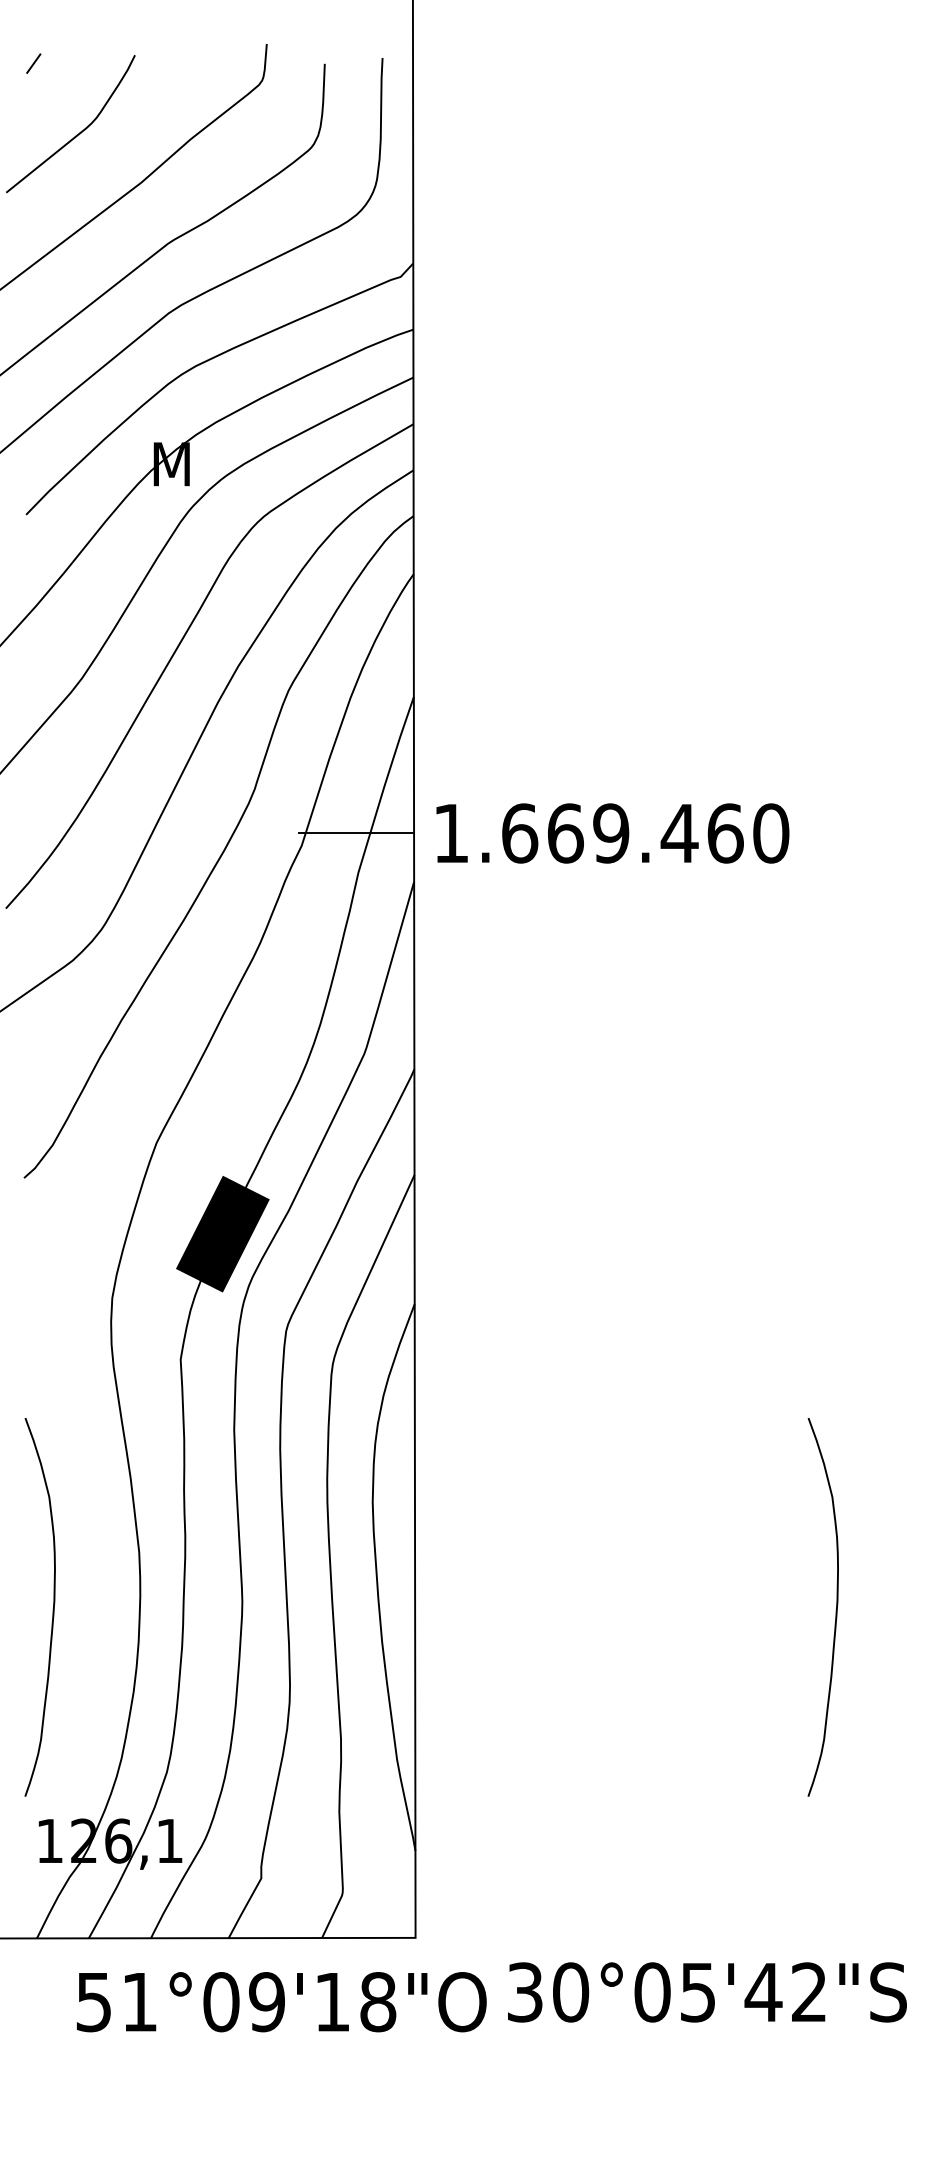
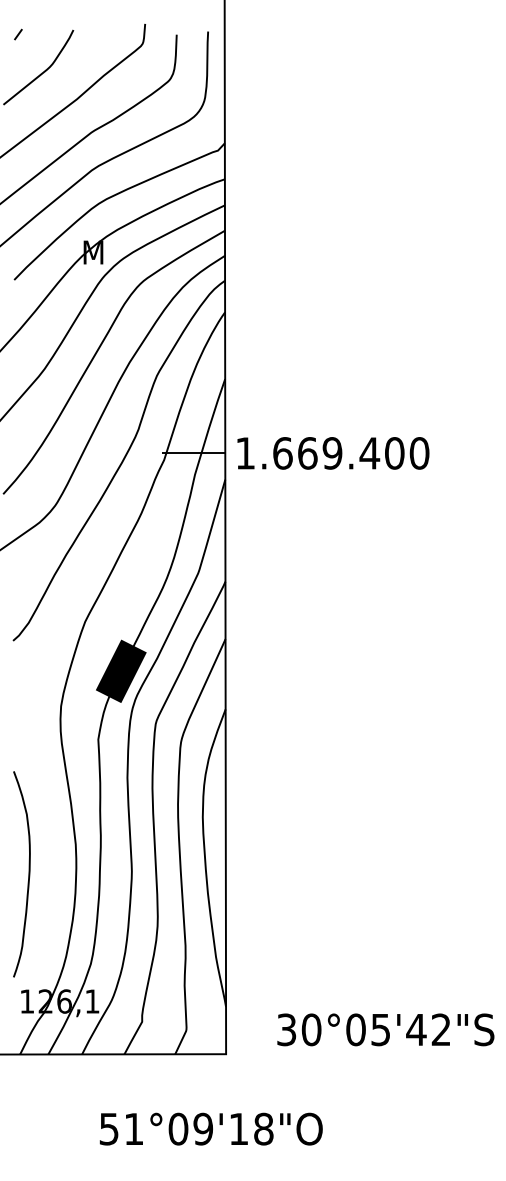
text: (725, 833) -> (394, 453), 1.669.460 -> 1.669.400
curve: (835, 1607) -> (454, 874), removed
text: (706, 1991) -> (385, 1029), moved
text: (280, 2000) -> (210, 1128), moved

